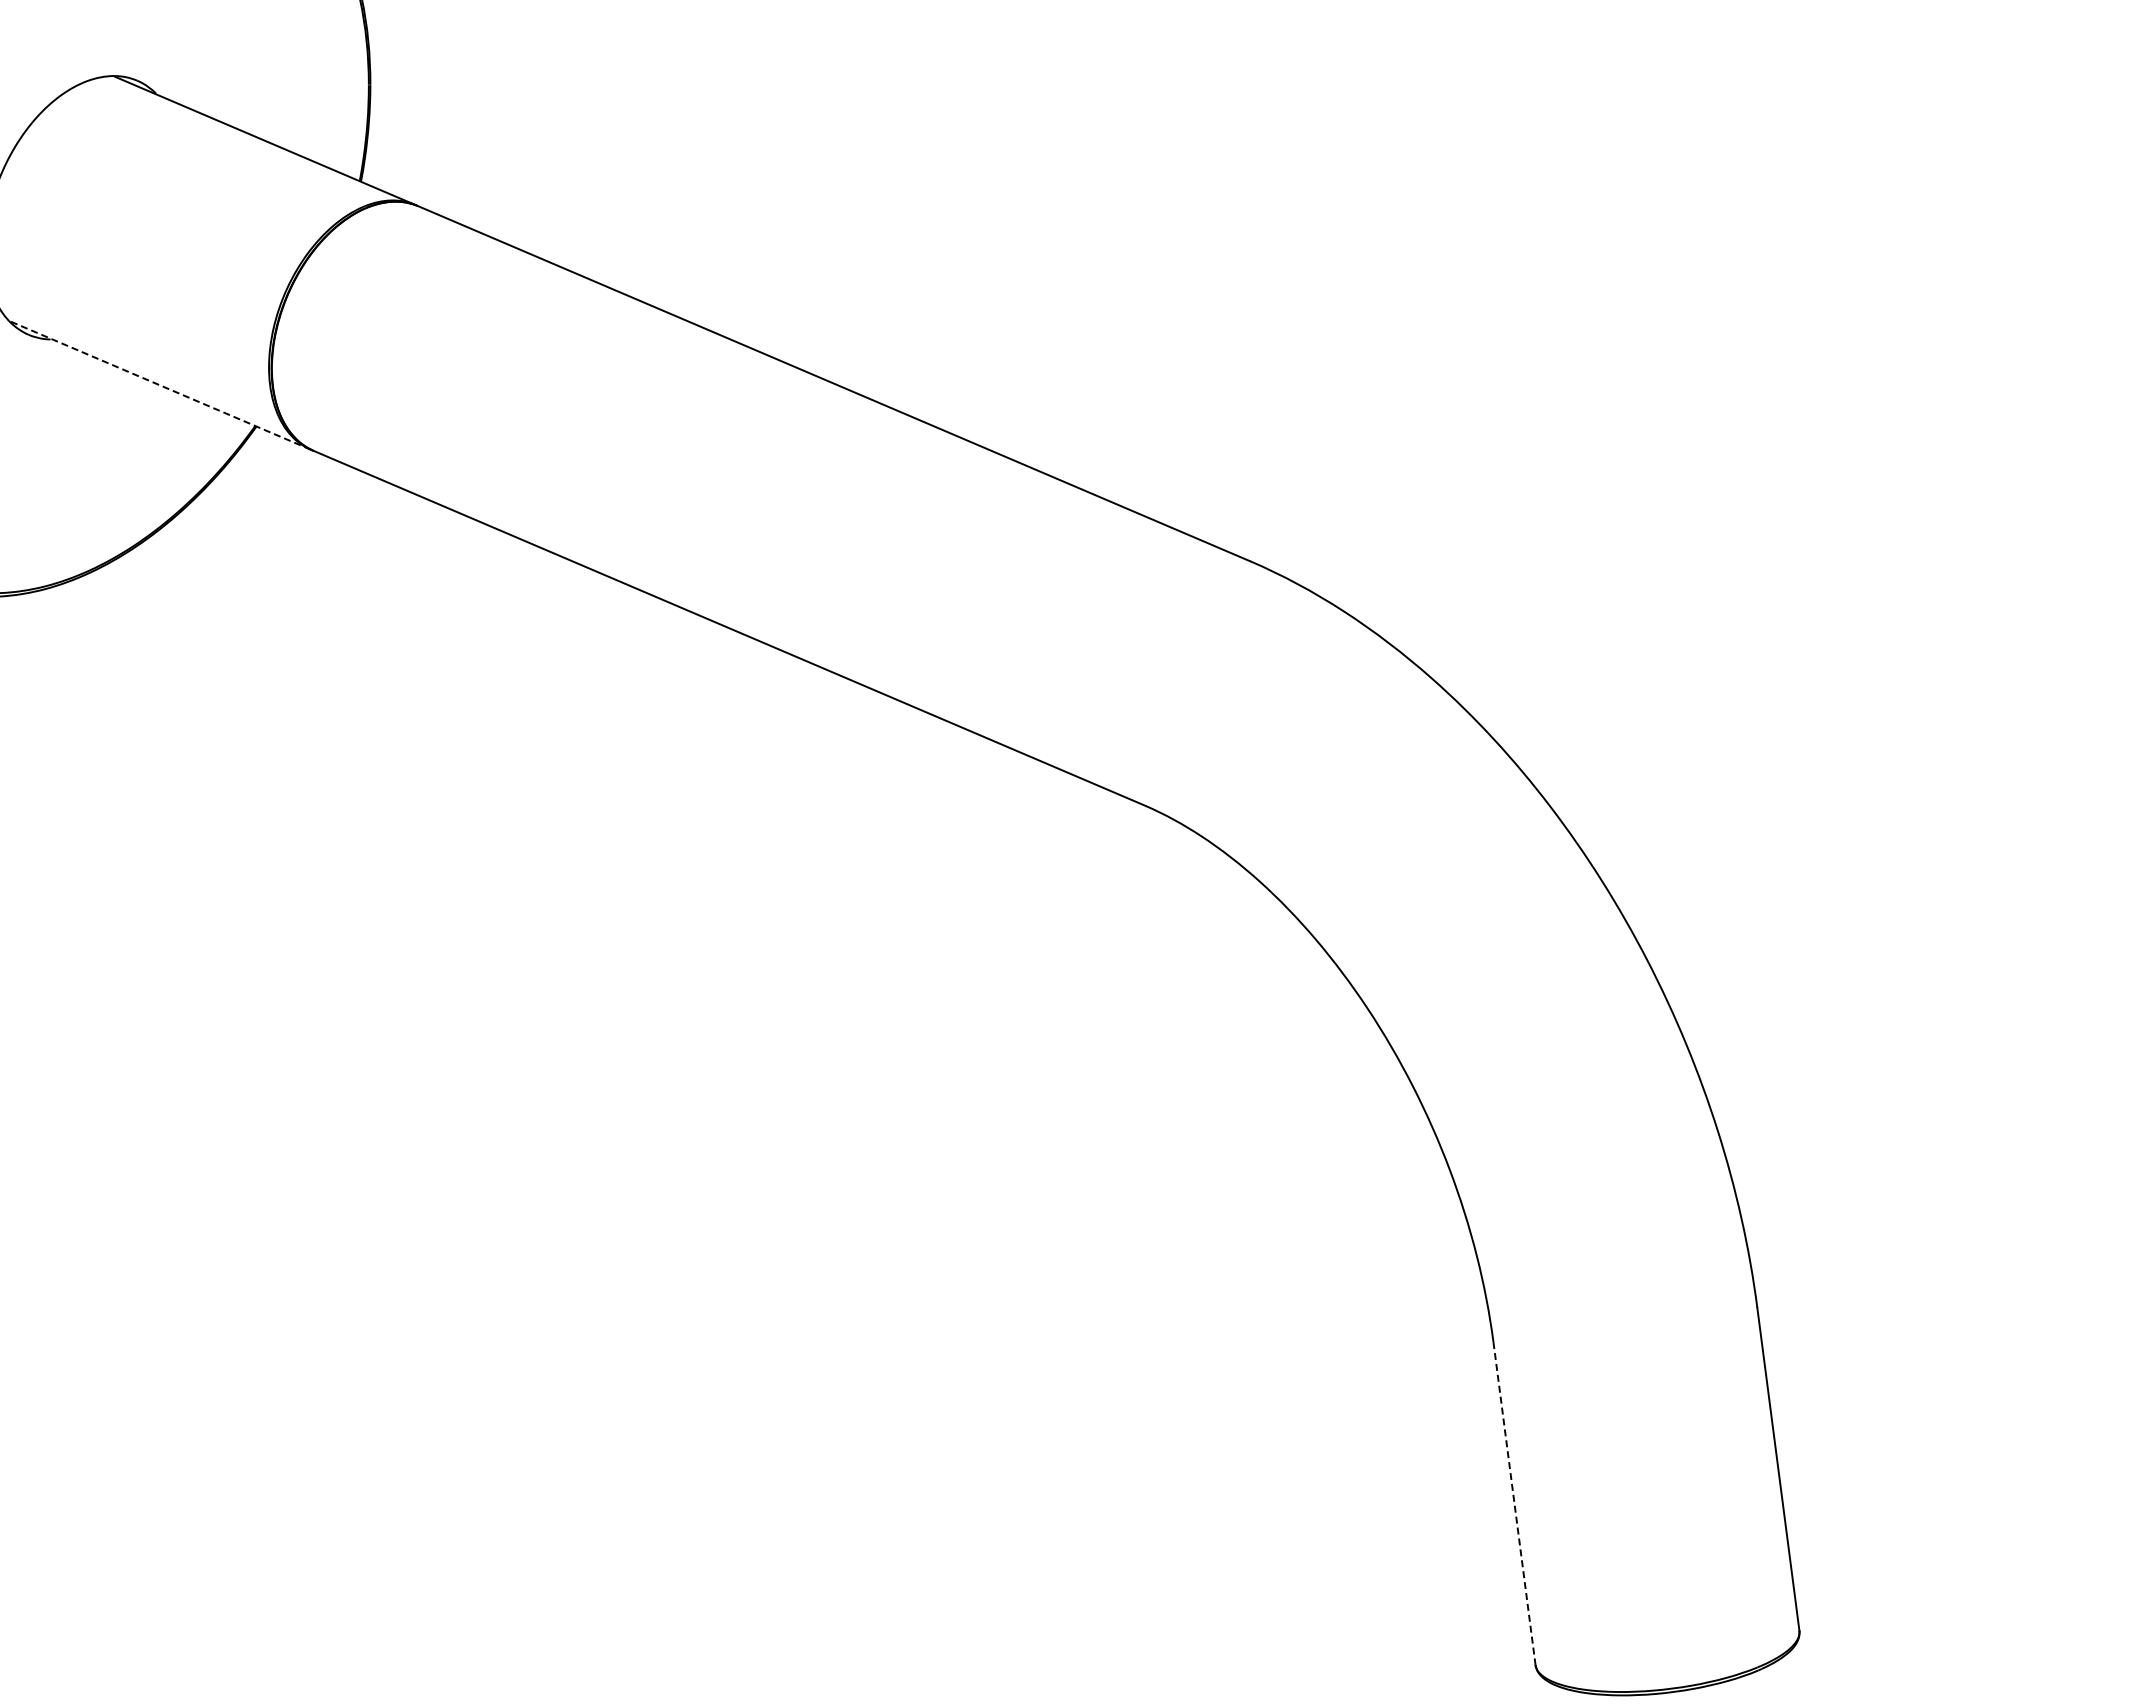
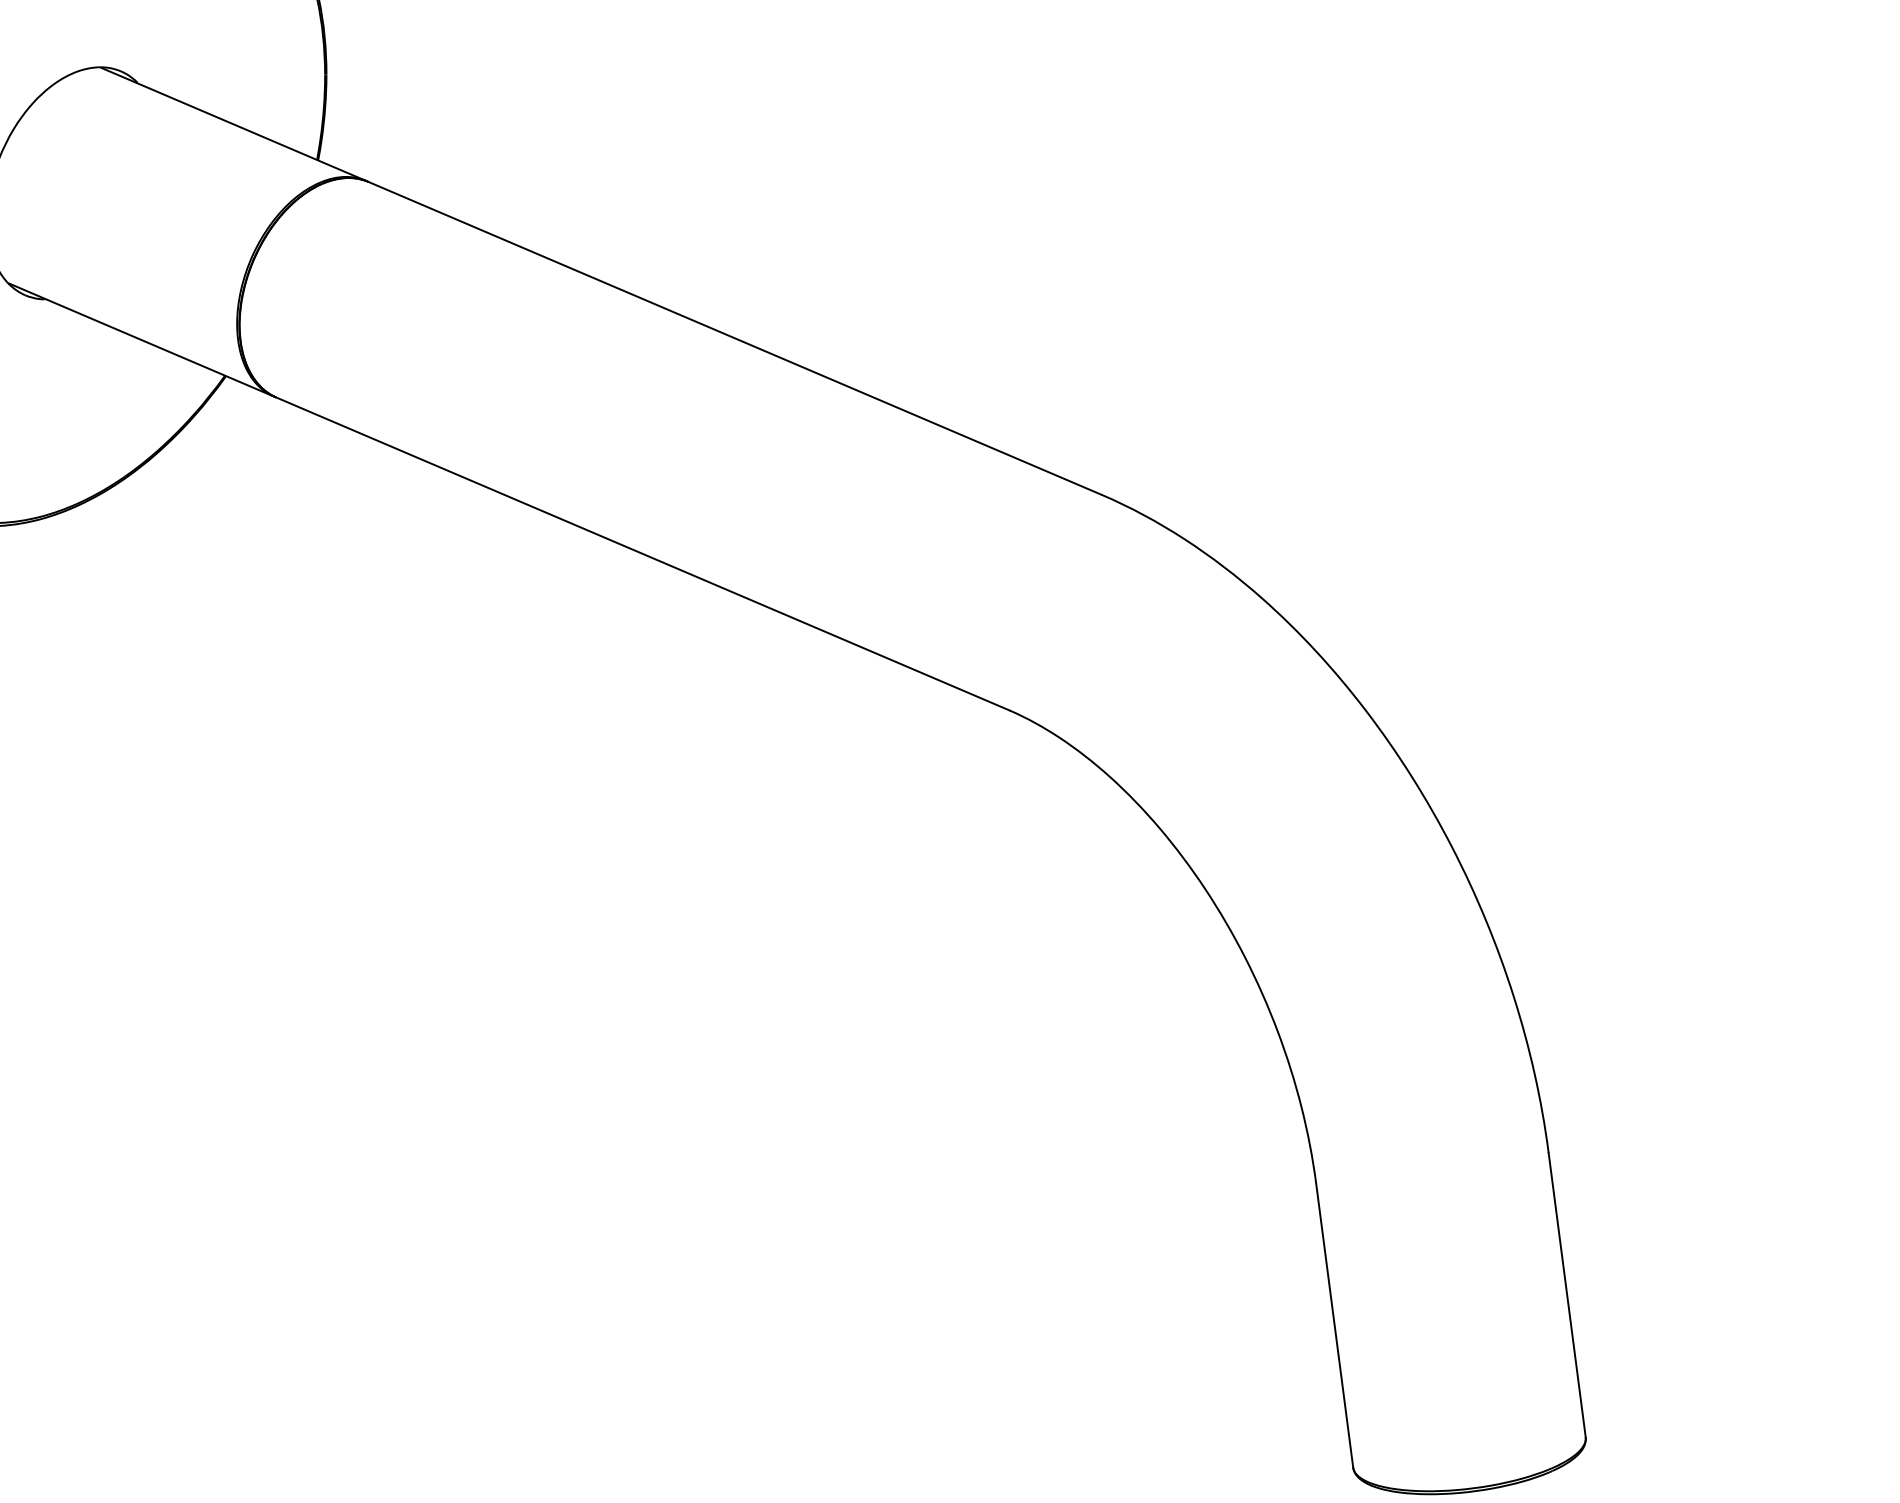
line: (160, 385) -> (141, 339), dashed -> solid
line: (1514, 1503) -> (1334, 1325), dashed -> solid

